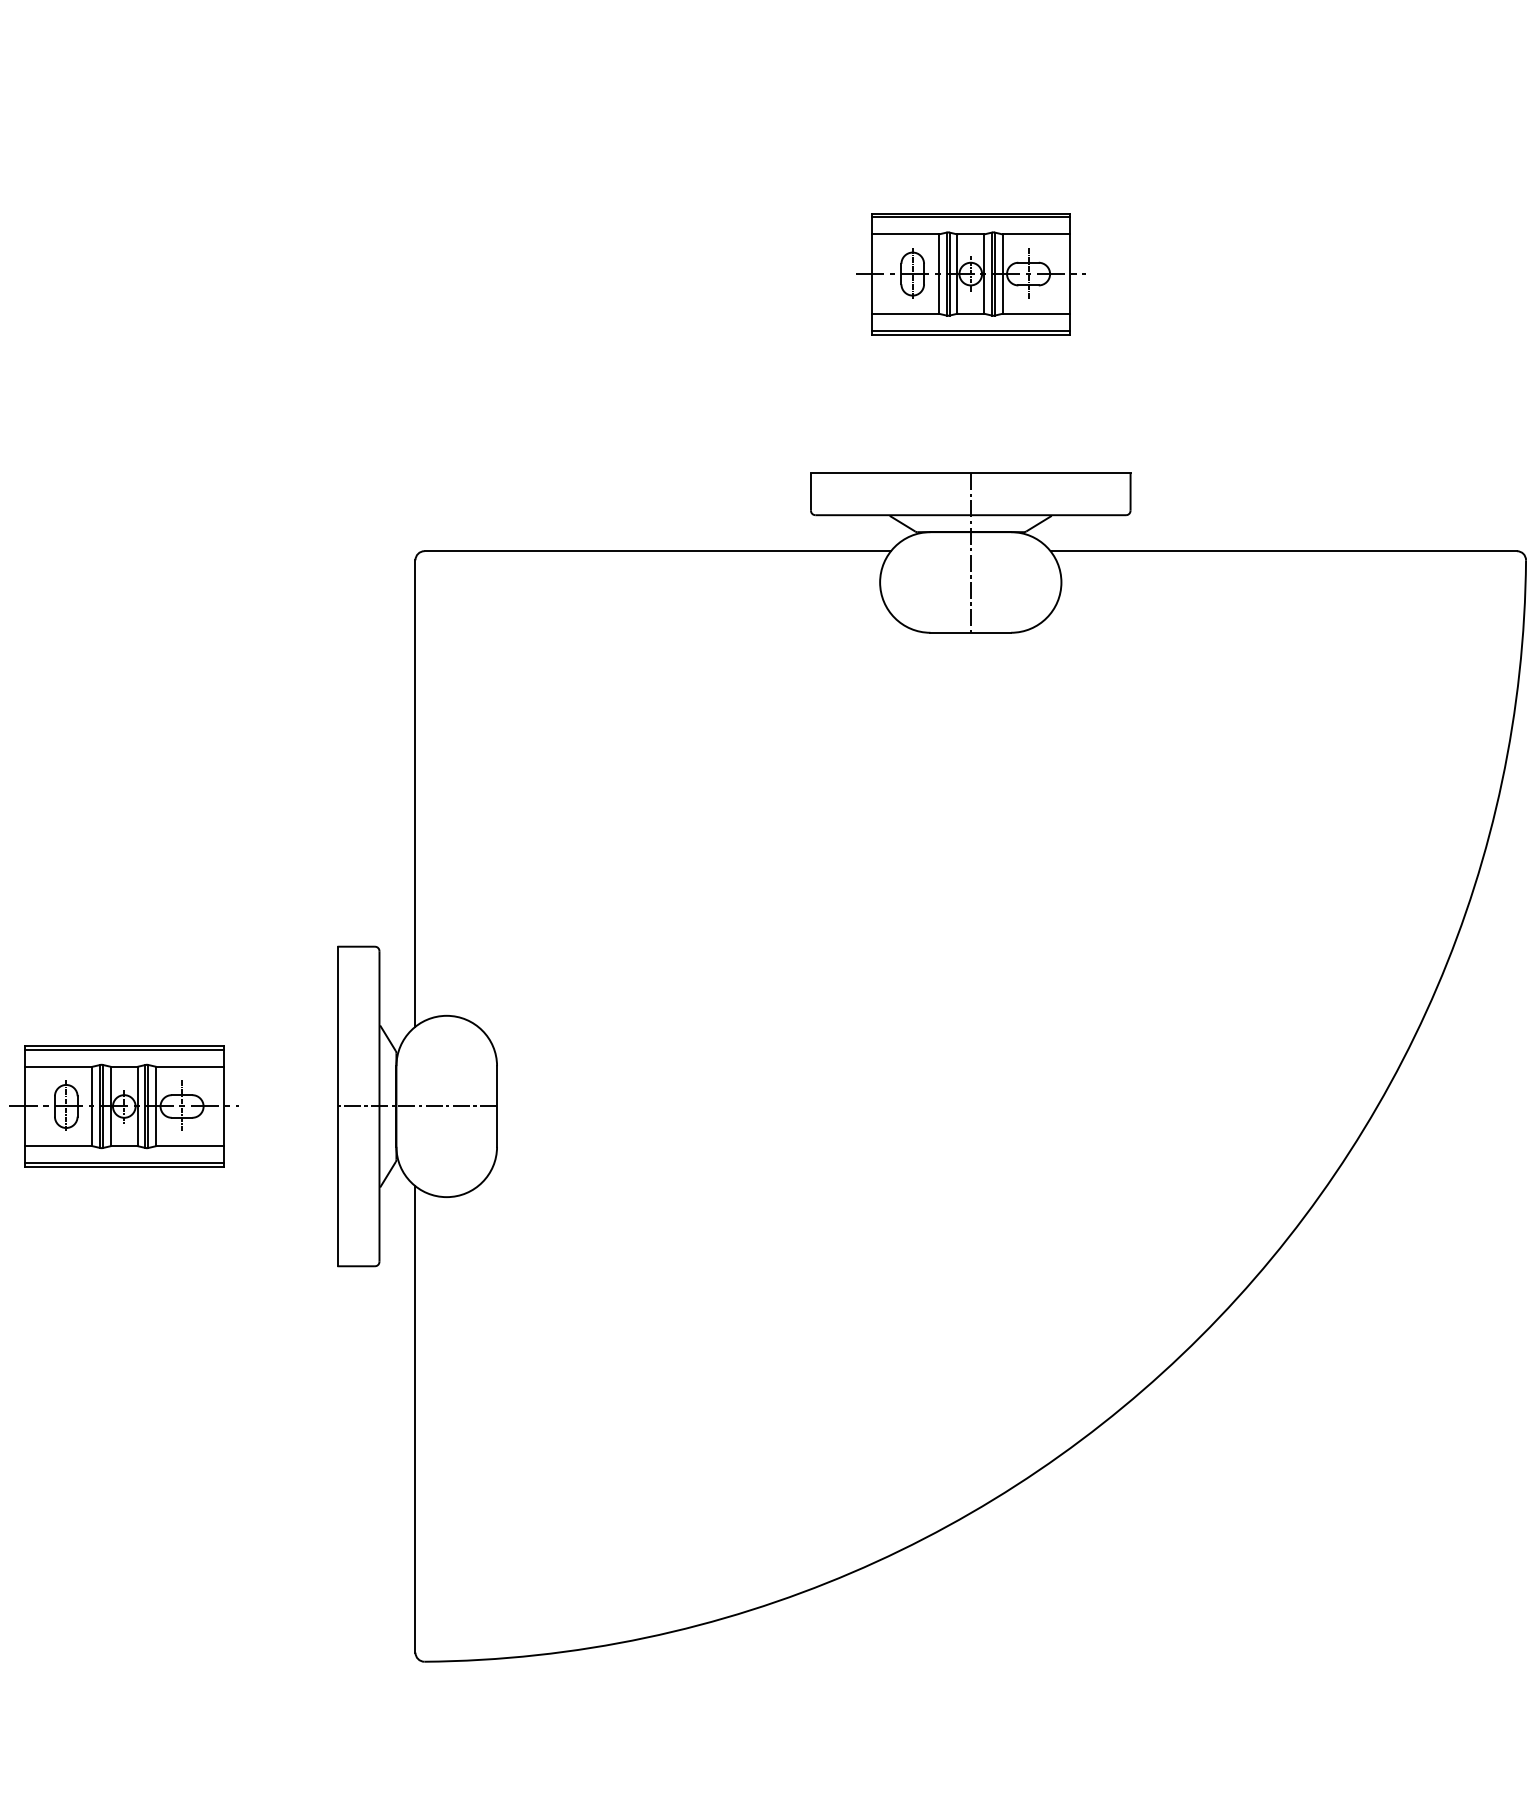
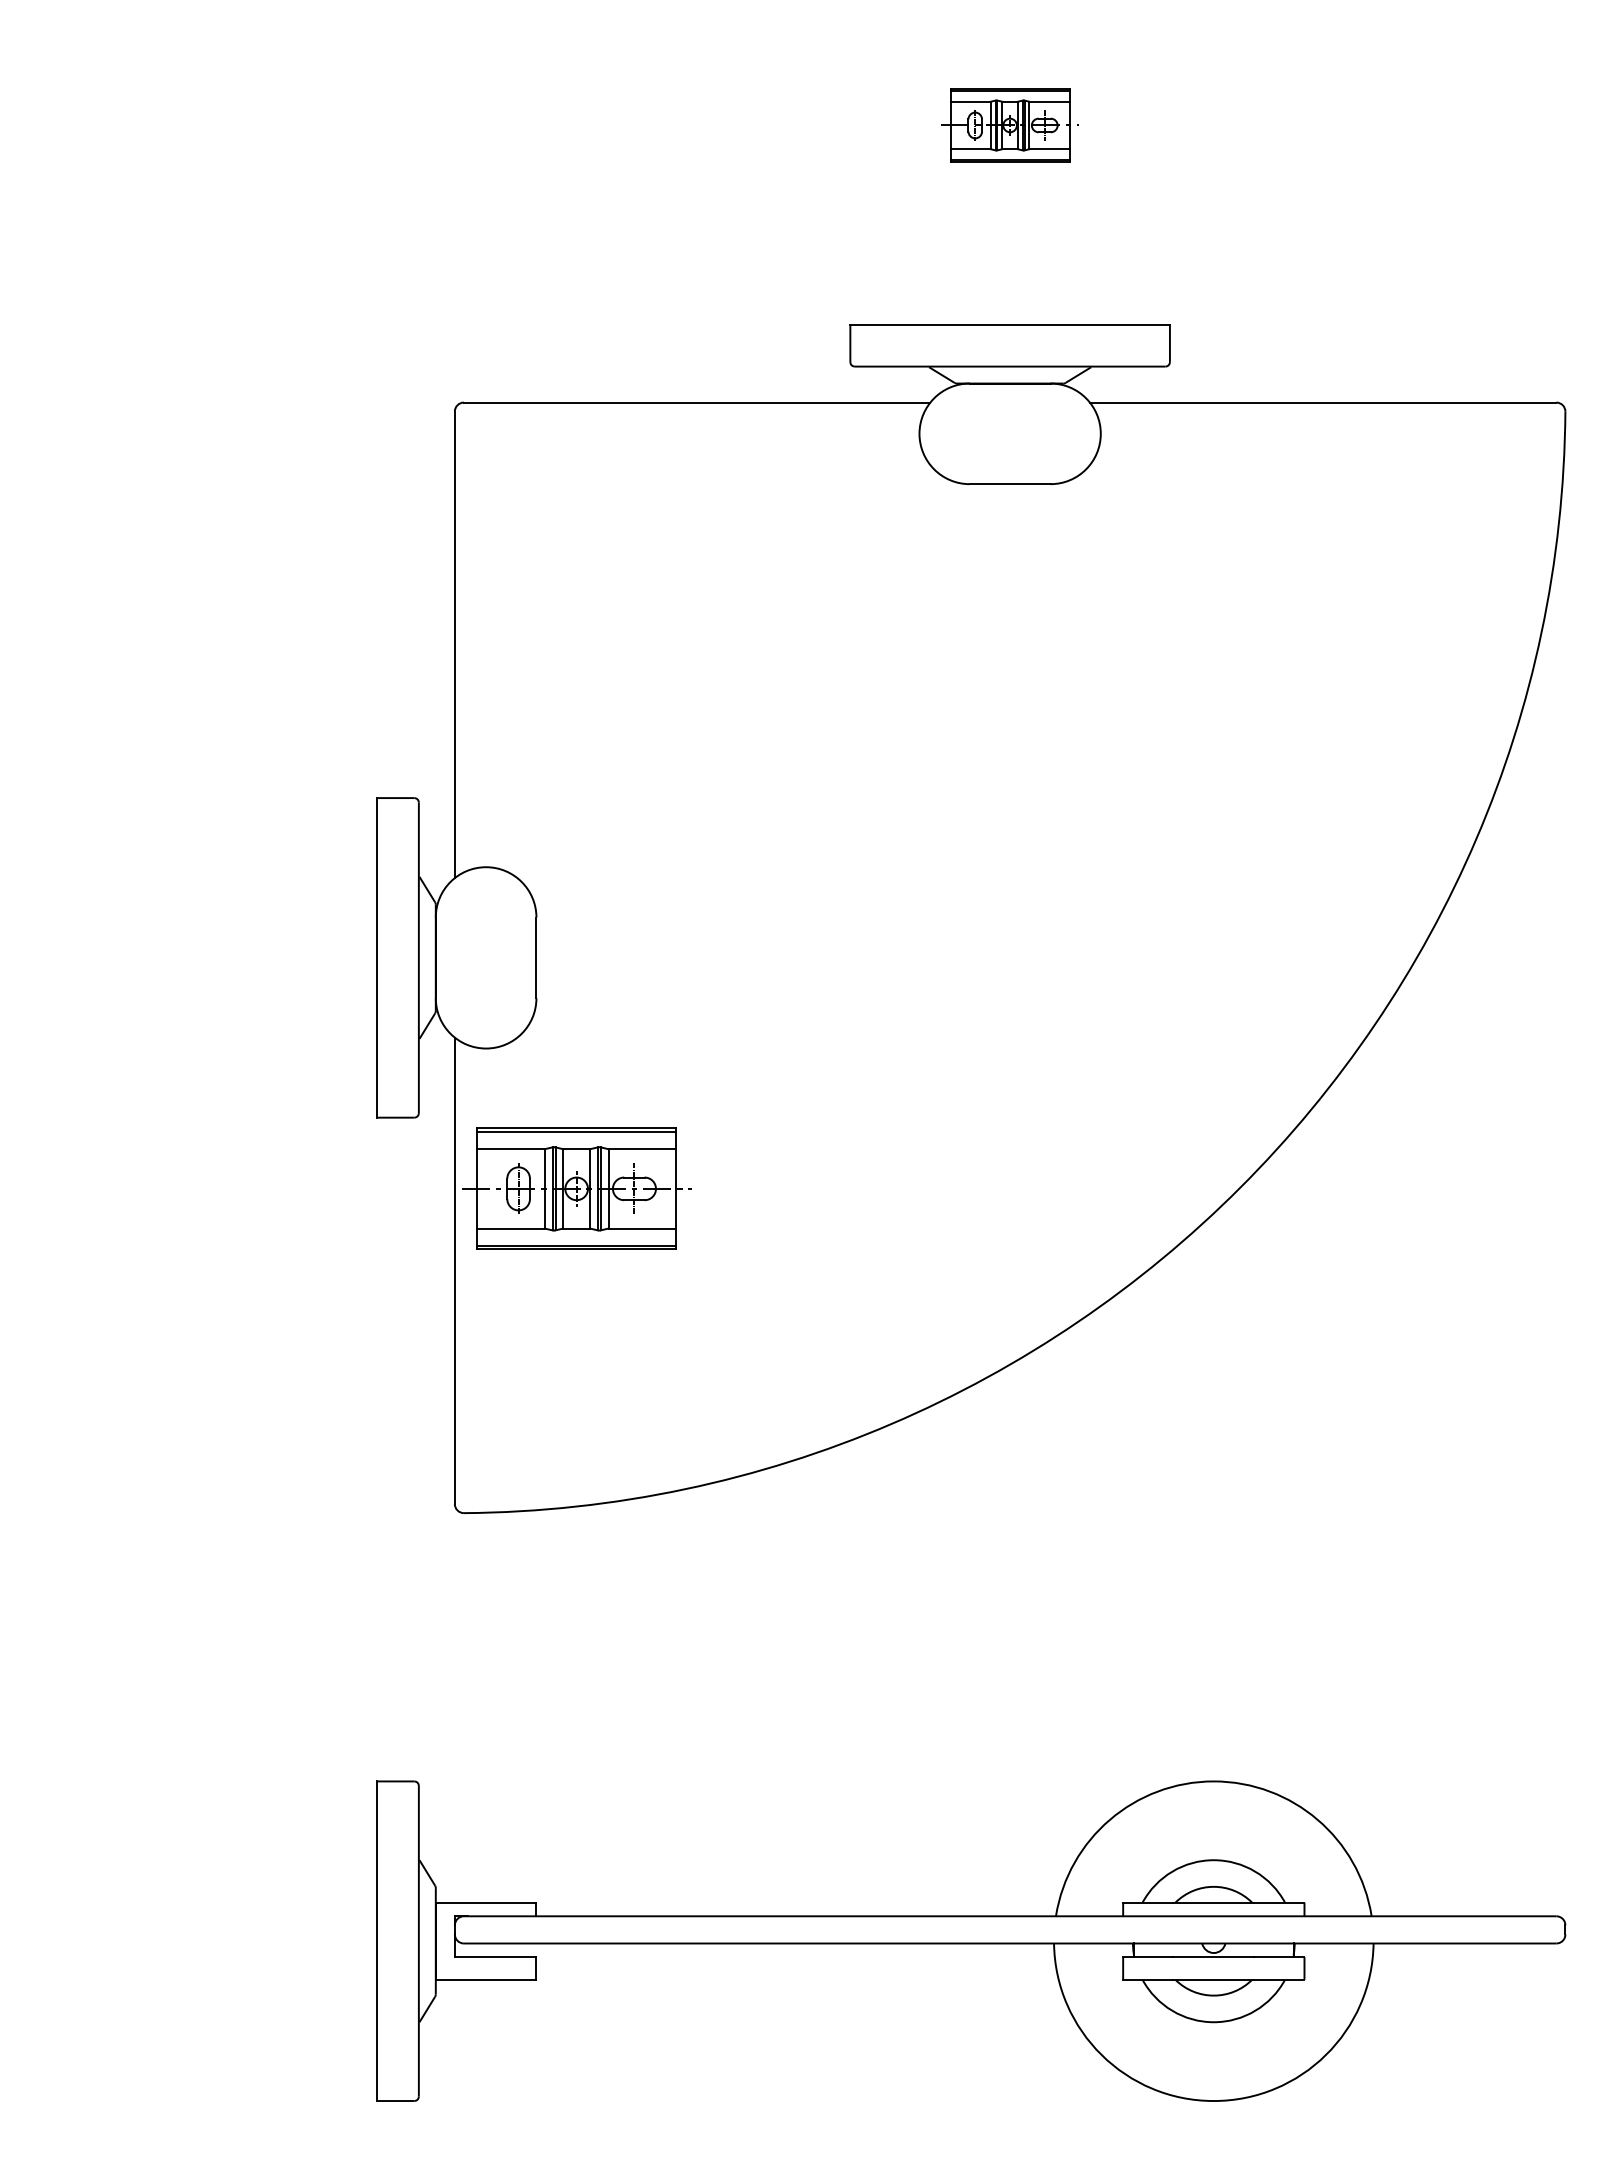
part: (970, 274) -> (1009, 125), size x0.6
line: (971, 553) -> (1010, 404), removed
part: (124, 1106) -> (576, 1188), moved
line: (417, 1106) -> (456, 957), removed

